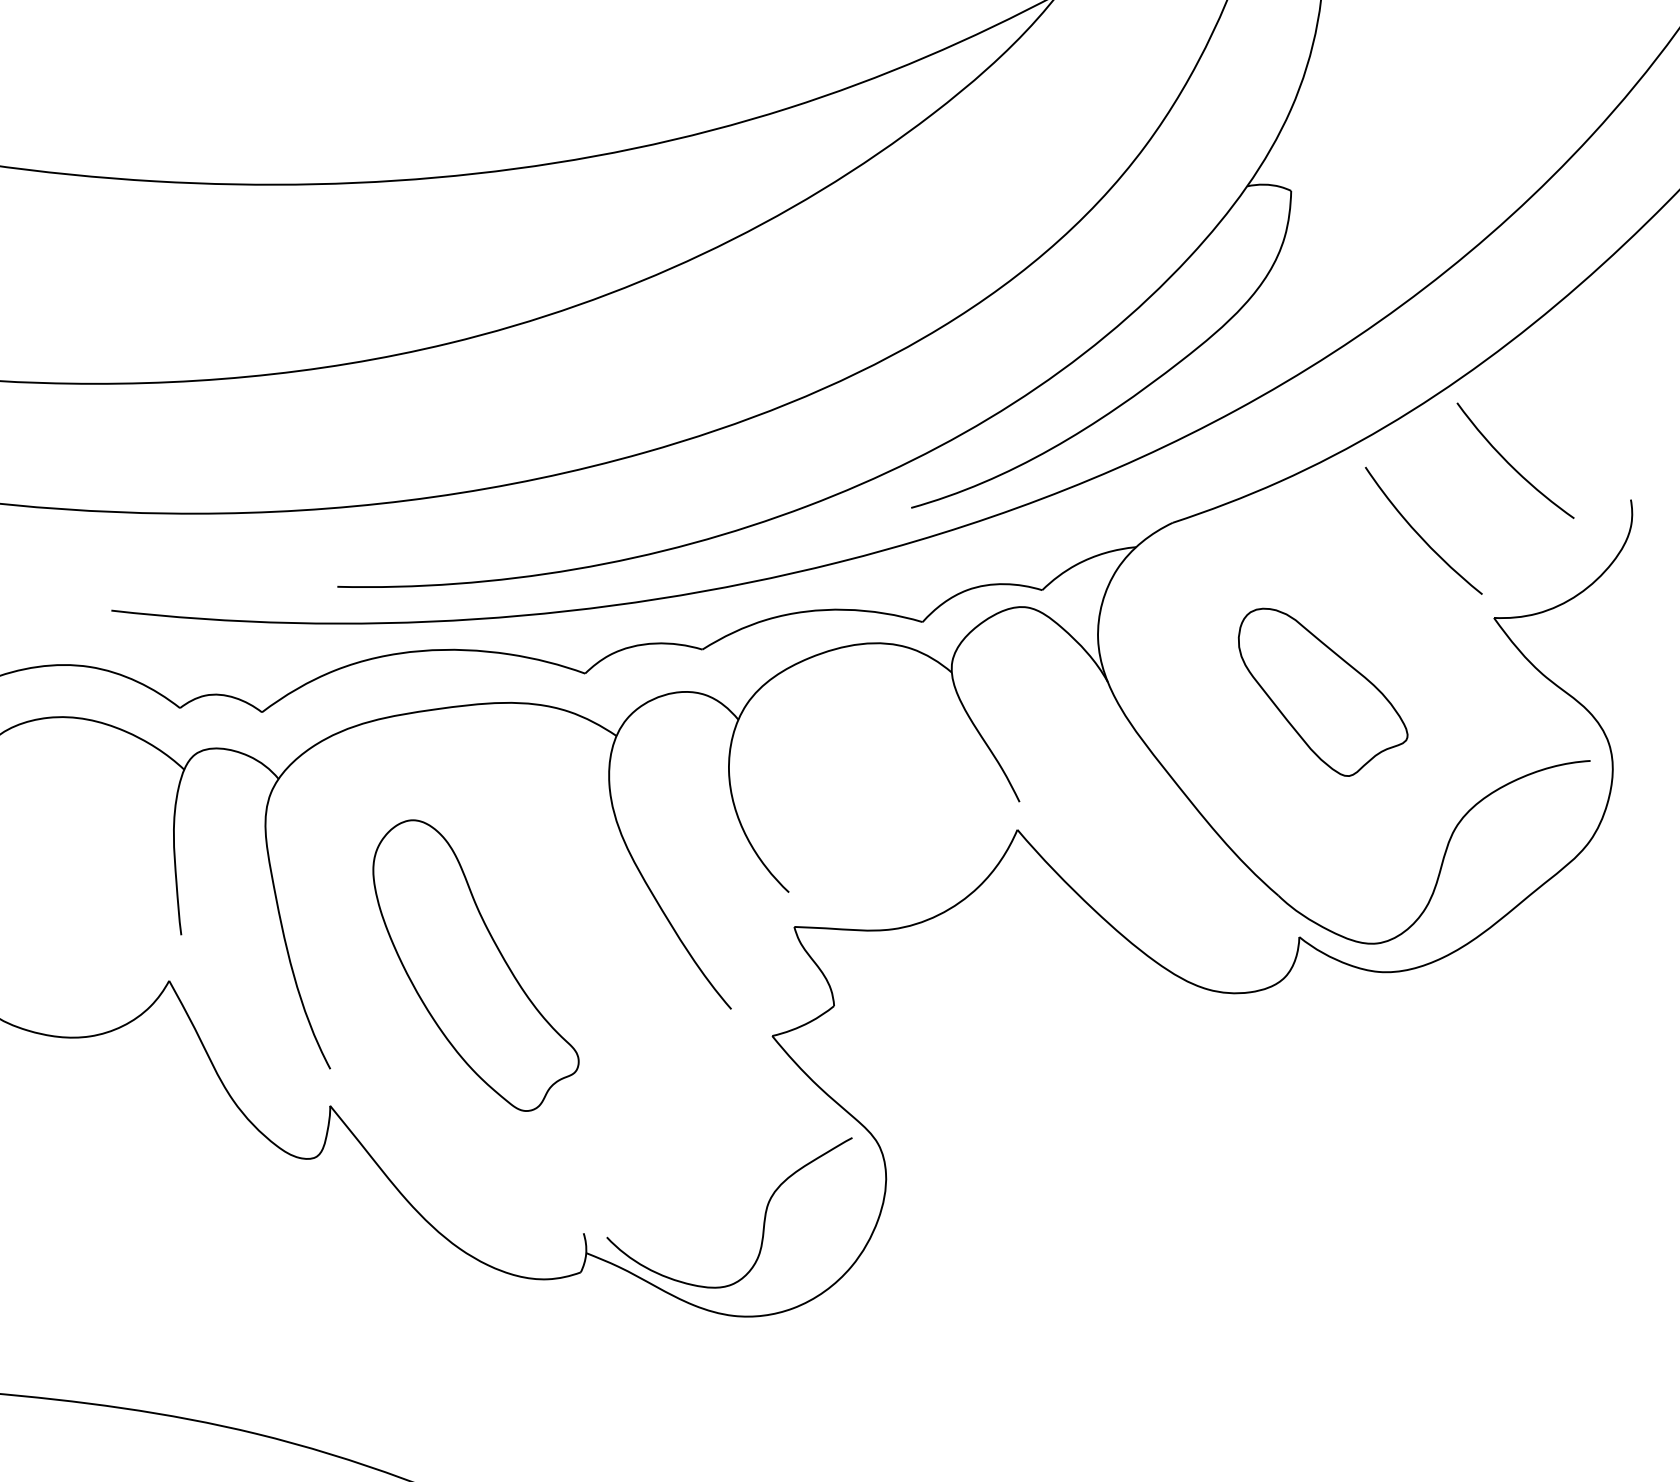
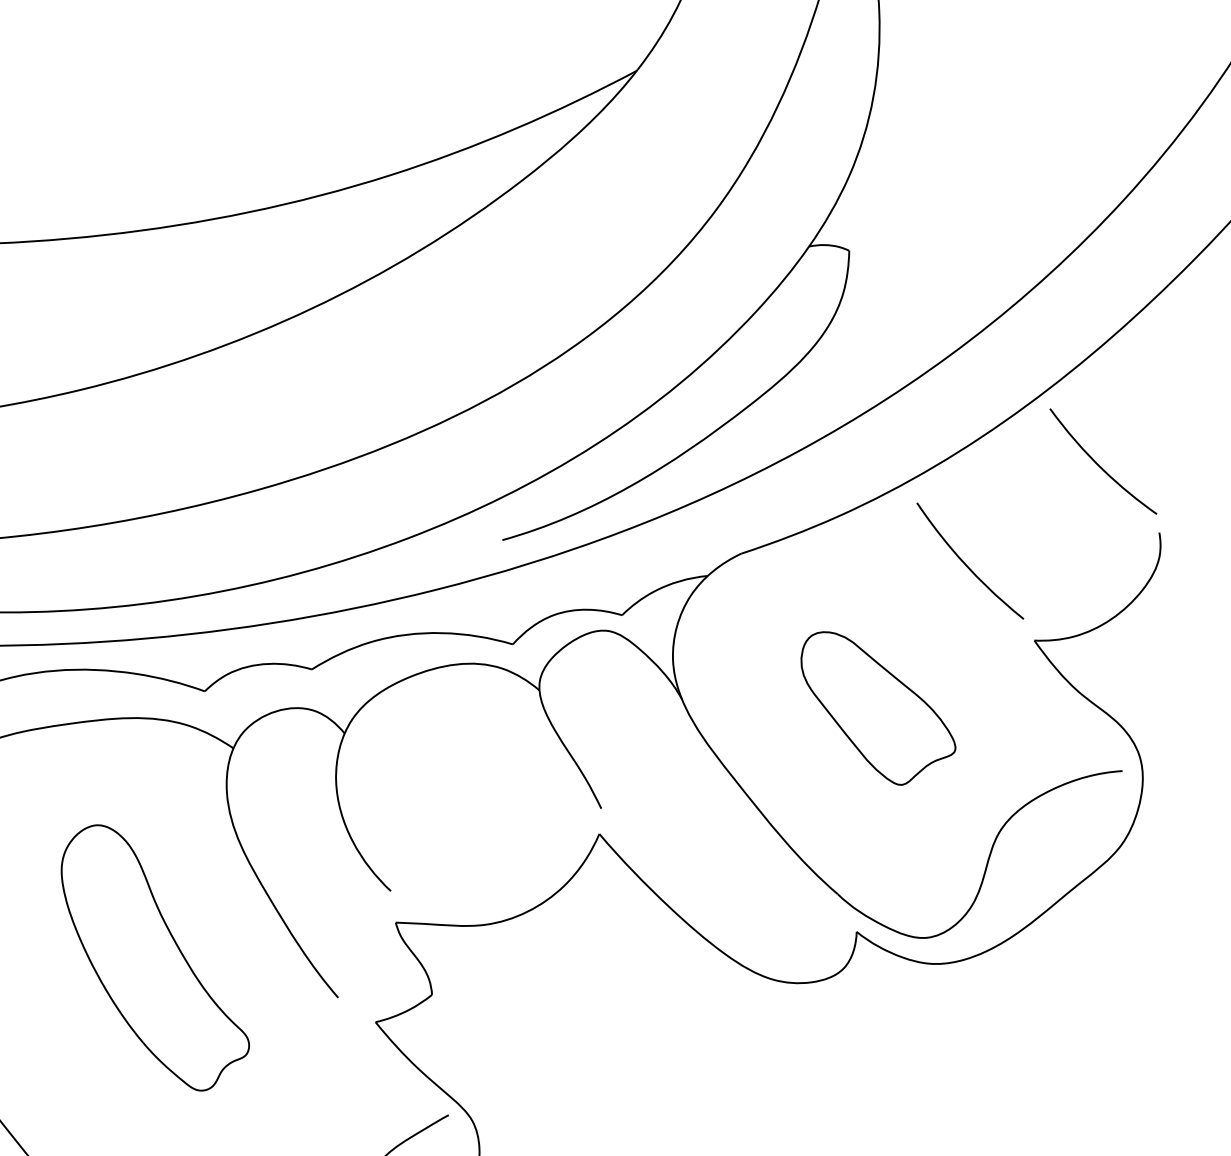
curve: (1511, 464) -> (1099, 464), moved
part: (475, 965) -> (154, 957), moved

